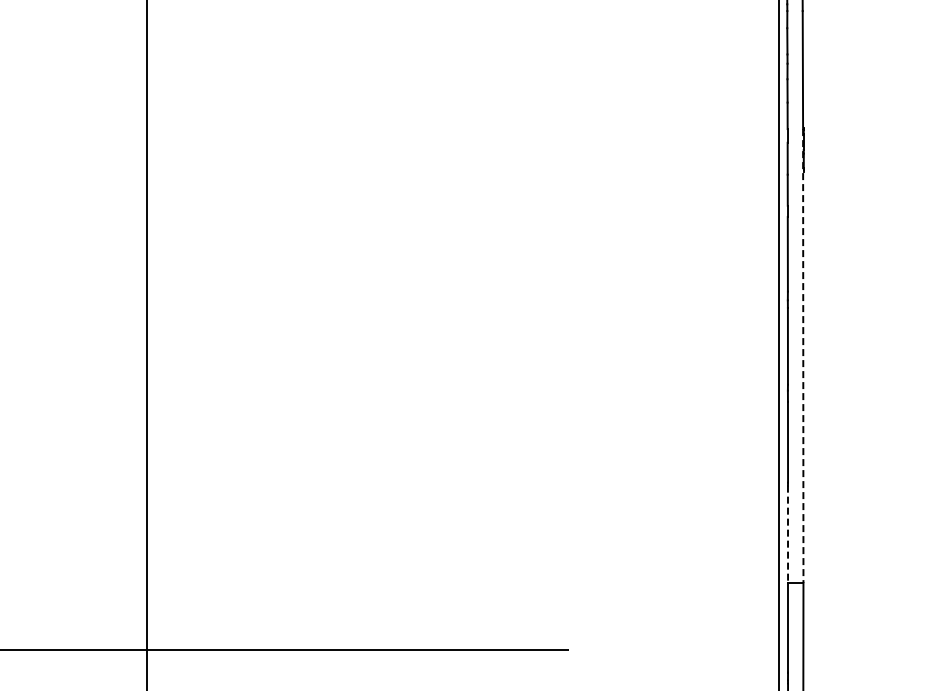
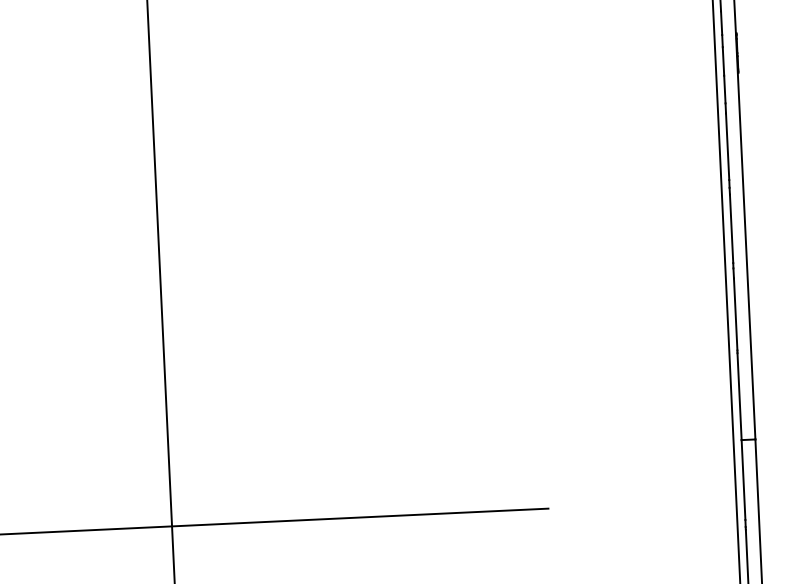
line: (803, 356) -> (745, 237), dashed -> solid
line: (788, 534) -> (740, 396), dashed -> solid

